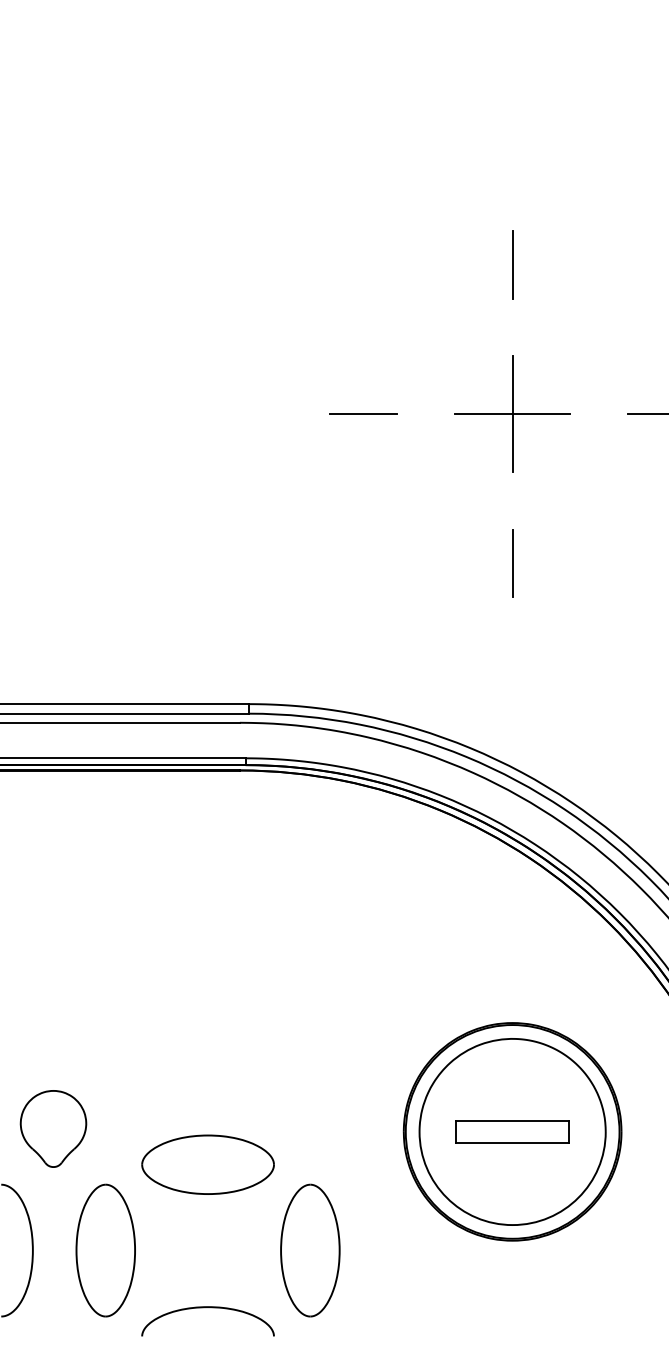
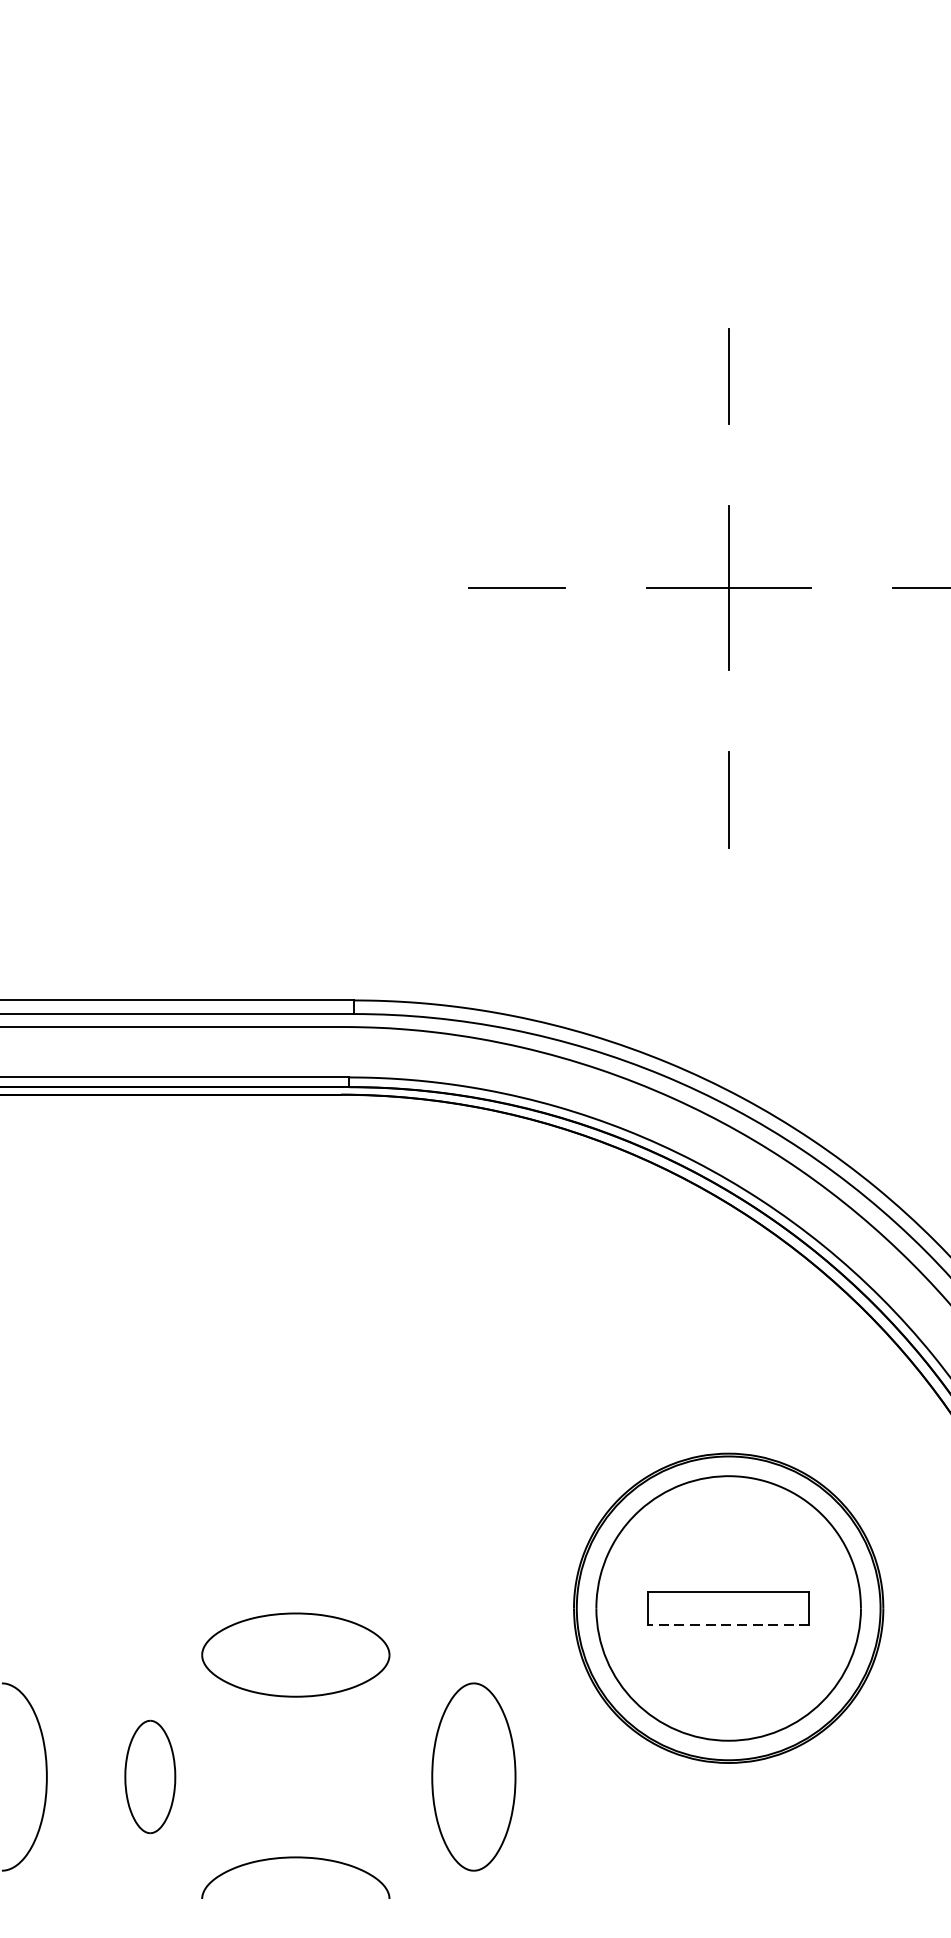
part: (53, 1128) -> (76, 1603), removed
line: (512, 1143) -> (728, 1624), solid -> dashed
part: (105, 1250) -> (150, 1776), size x0.6
part: (310, 1250) -> (474, 1776), moved

